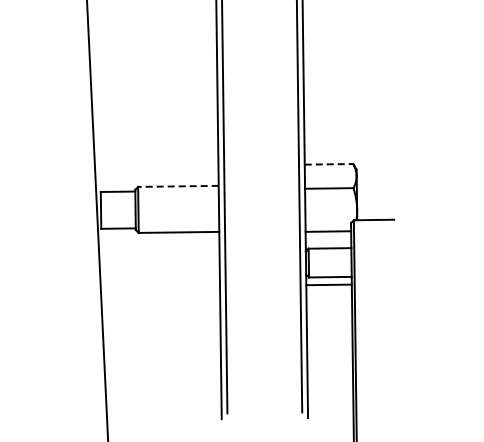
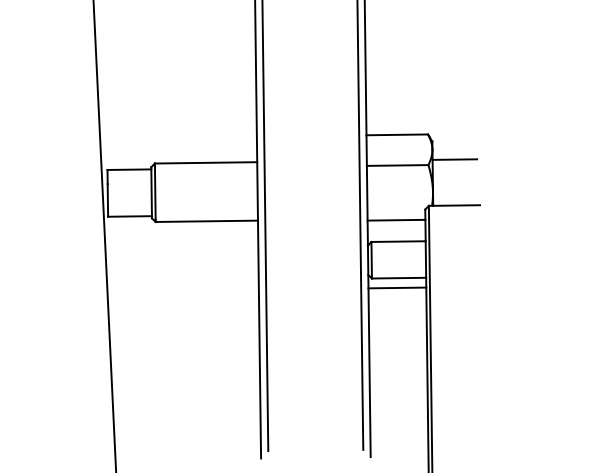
line: (329, 164) -> (397, 135), dashed -> solid
line: (373, 183) -> (453, 159), added
line: (177, 186) -> (204, 162), dashed -> solid

